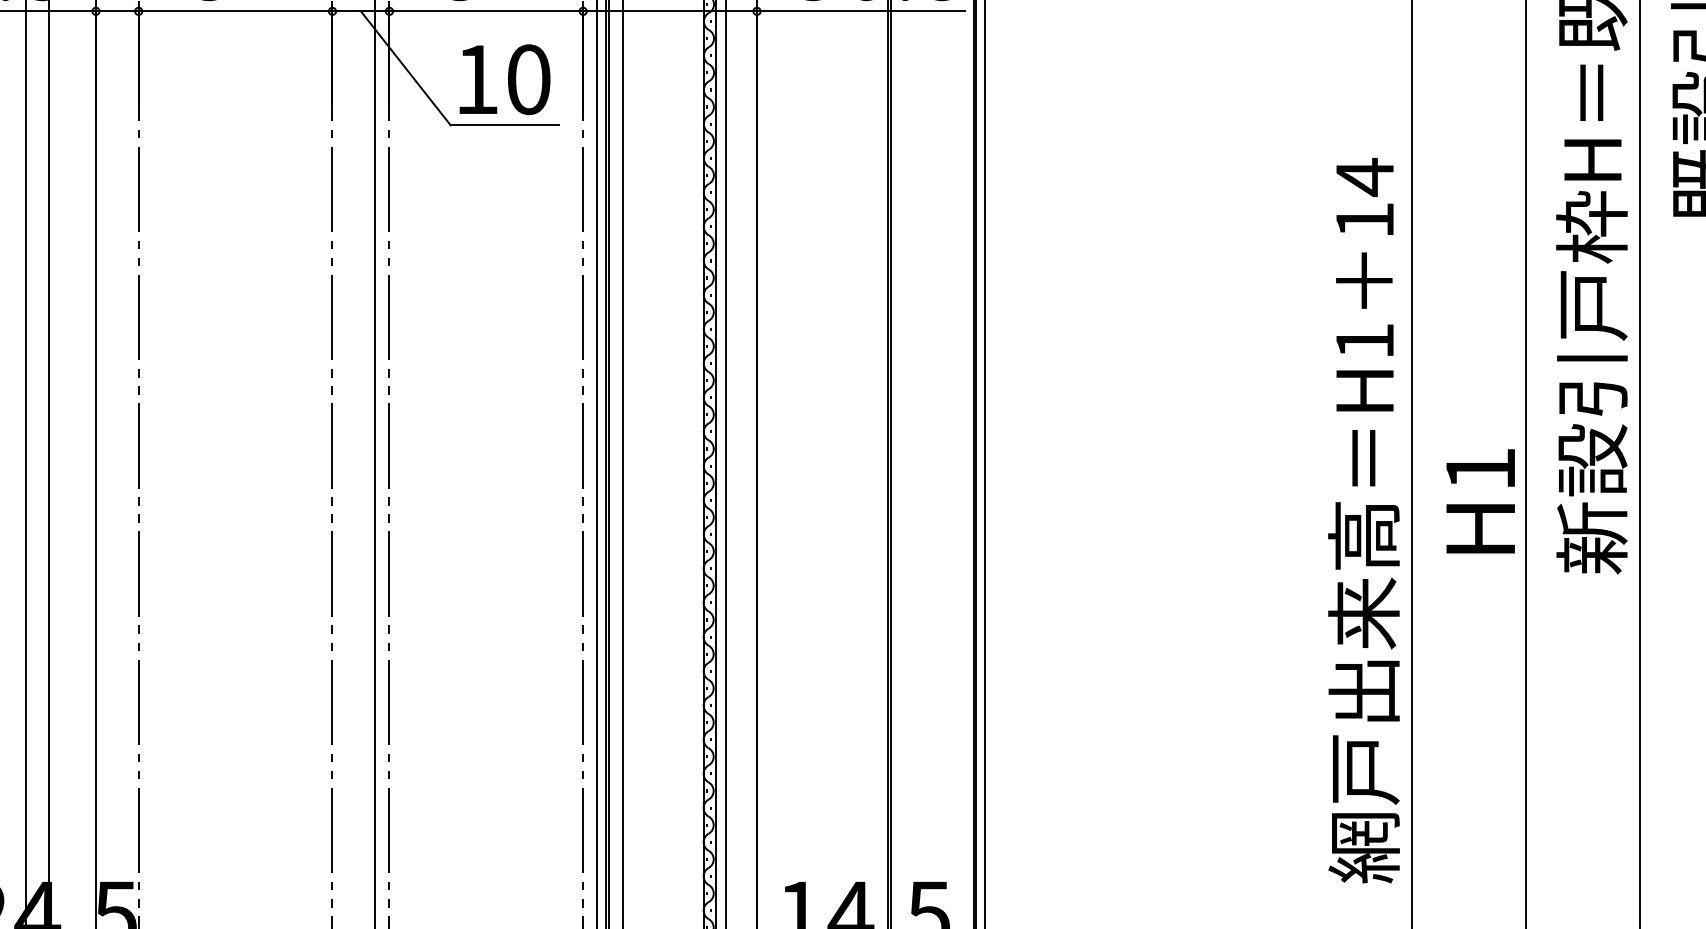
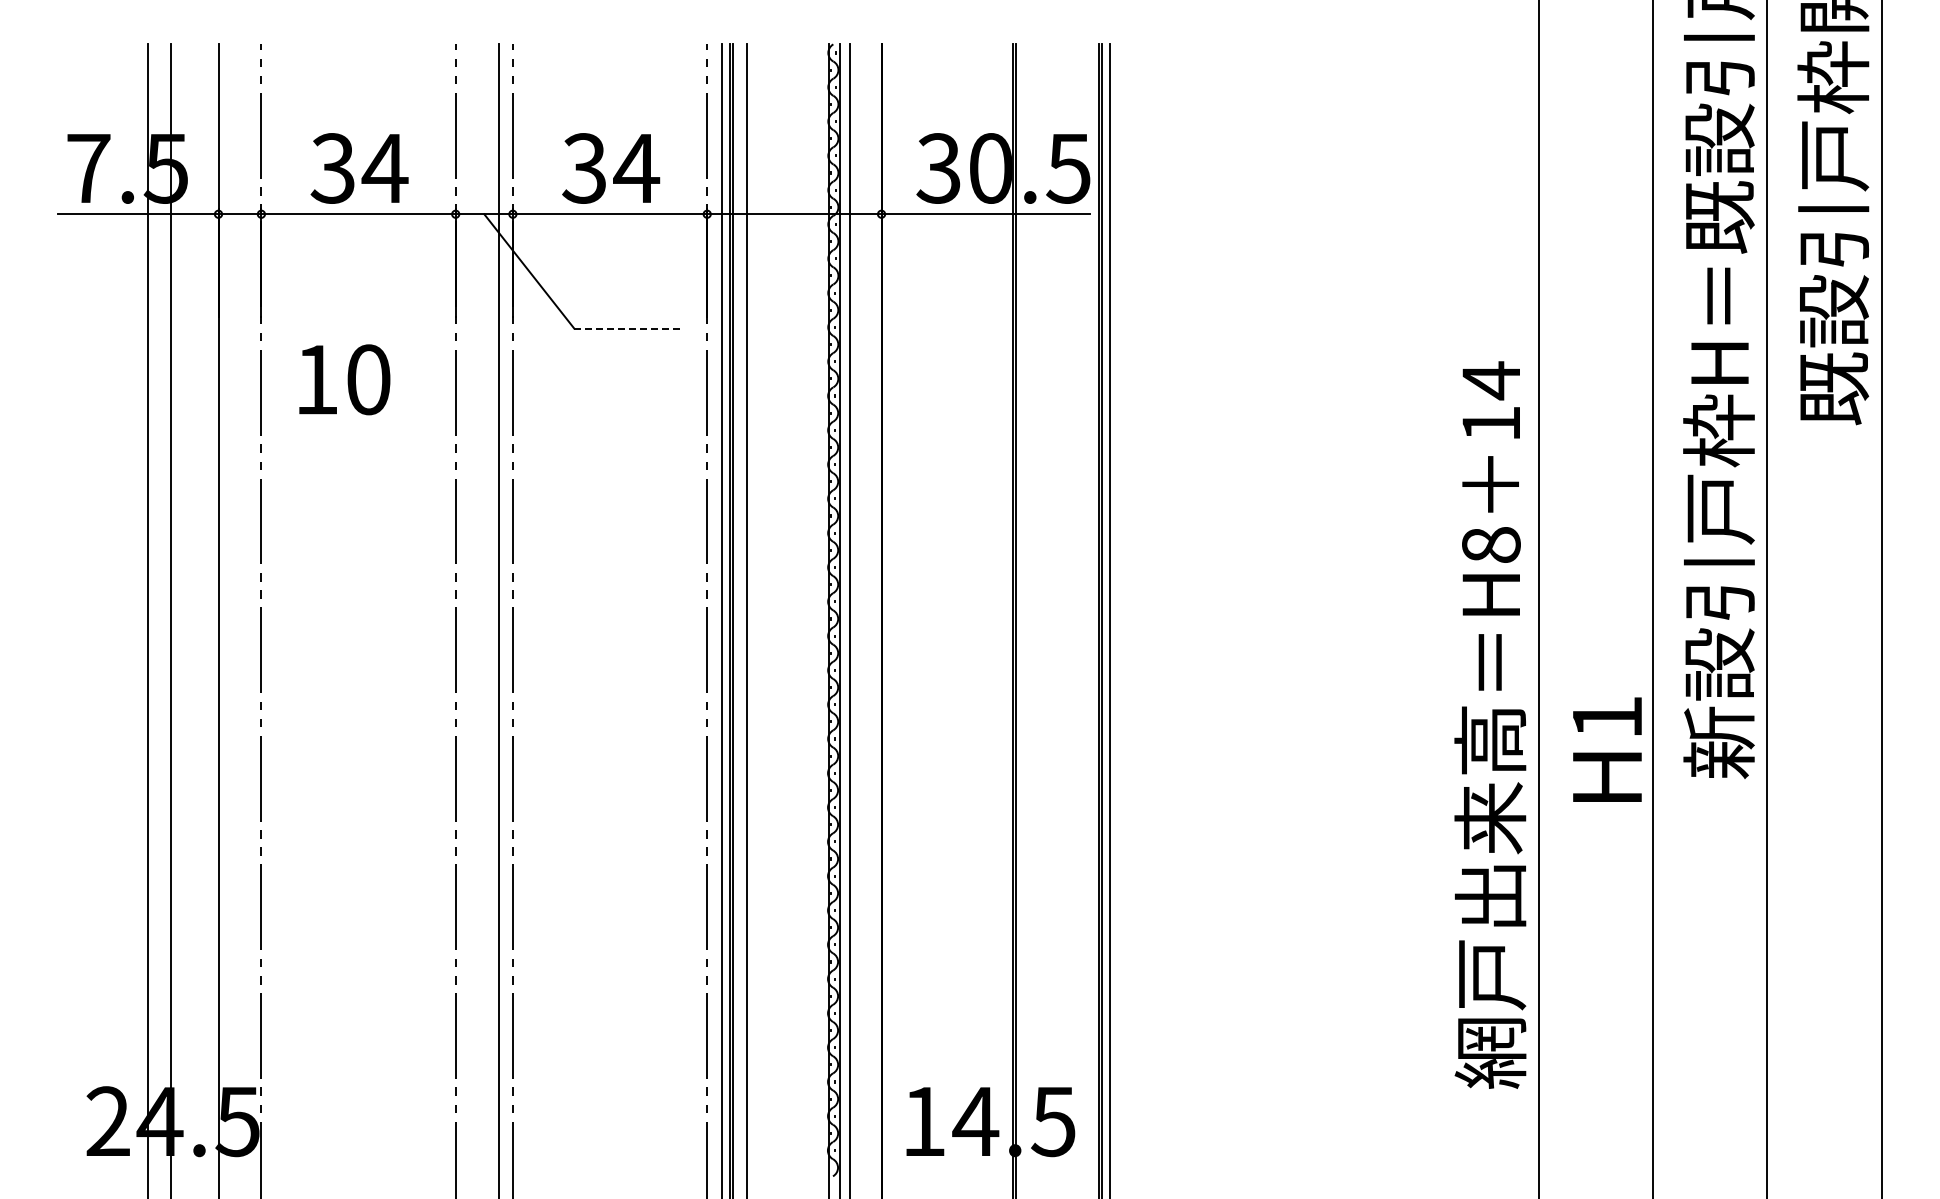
text: (504, 79) -> (344, 379), moved
line: (505, 125) -> (629, 328), solid -> dashed
text: (1365, 340) -> (1491, 544), H1 -> H8
text: (1480, 501) -> (1607, 749), moved

